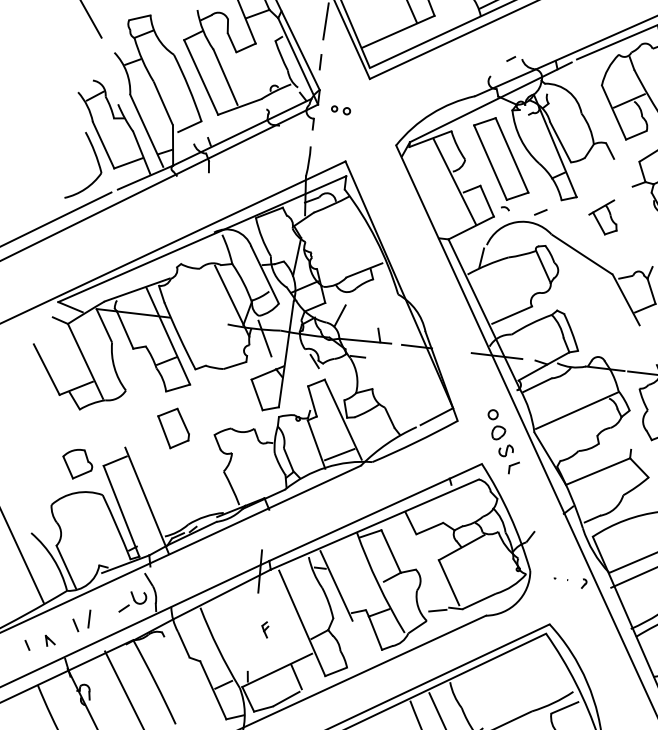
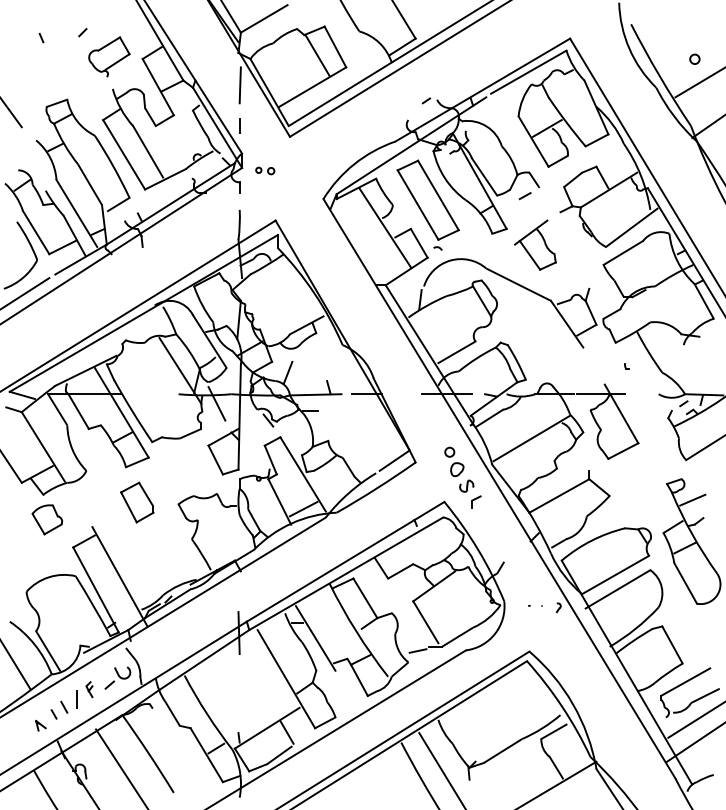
line: (540, 212) -> (524, 196), moved
part: (603, 216) -> (535, 244), size x1.43
part: (76, 463) -> (46, 519), moved
part: (264, 629) -> (89, 689), moved
line: (26, 645) -> (53, 714), moved

